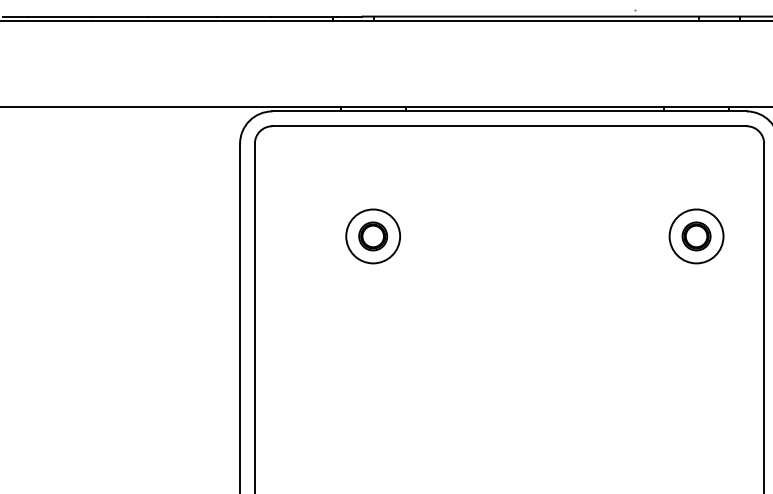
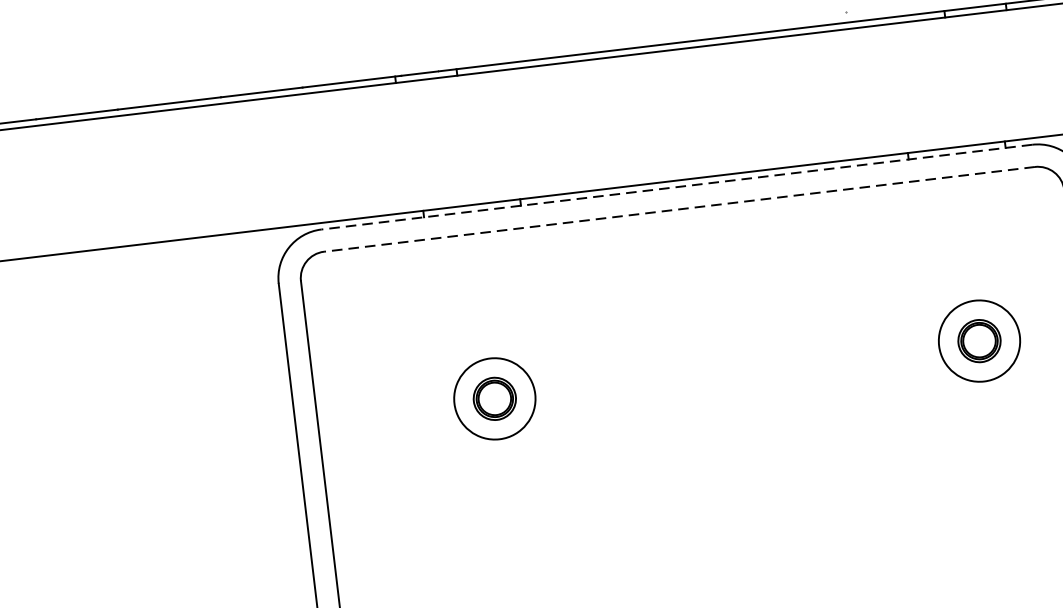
line: (509, 111) -> (676, 187), solid -> dashed
line: (509, 126) -> (679, 209), solid -> dashed

